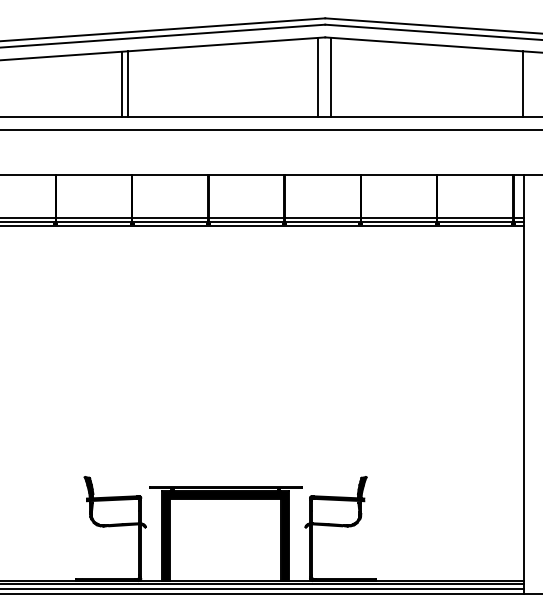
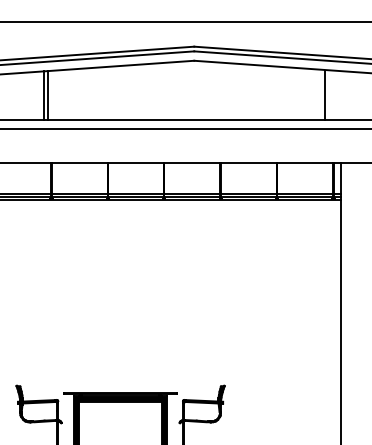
line: (318, 77) -> (189, 90), removed
line: (330, 77) -> (198, 90), removed
line: (522, 84) -> (324, 95), moved

